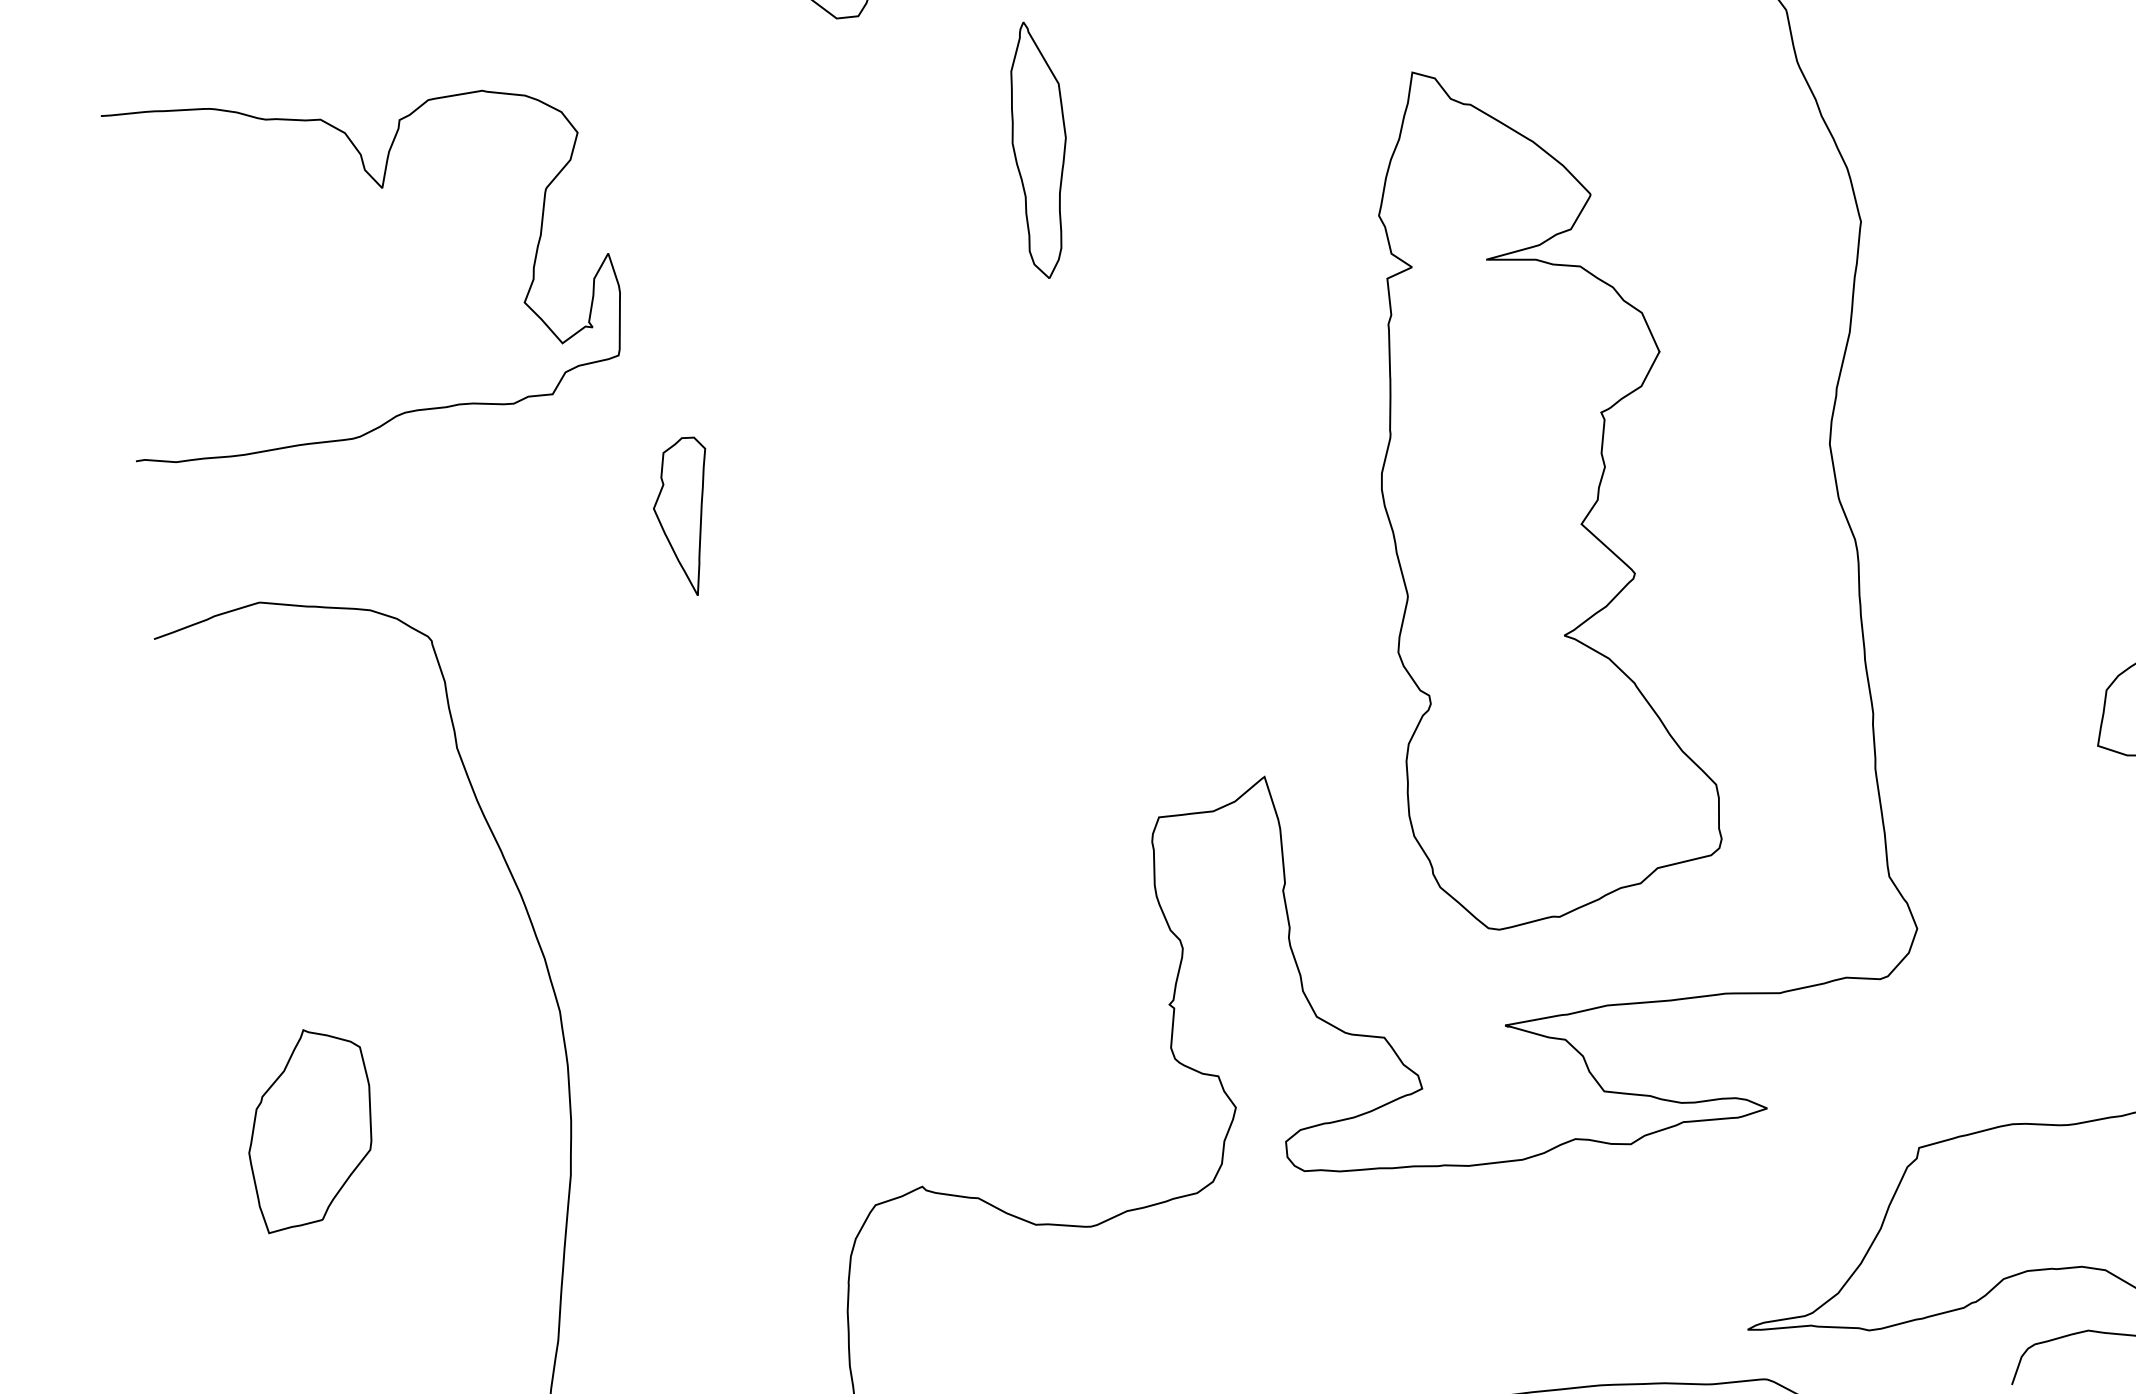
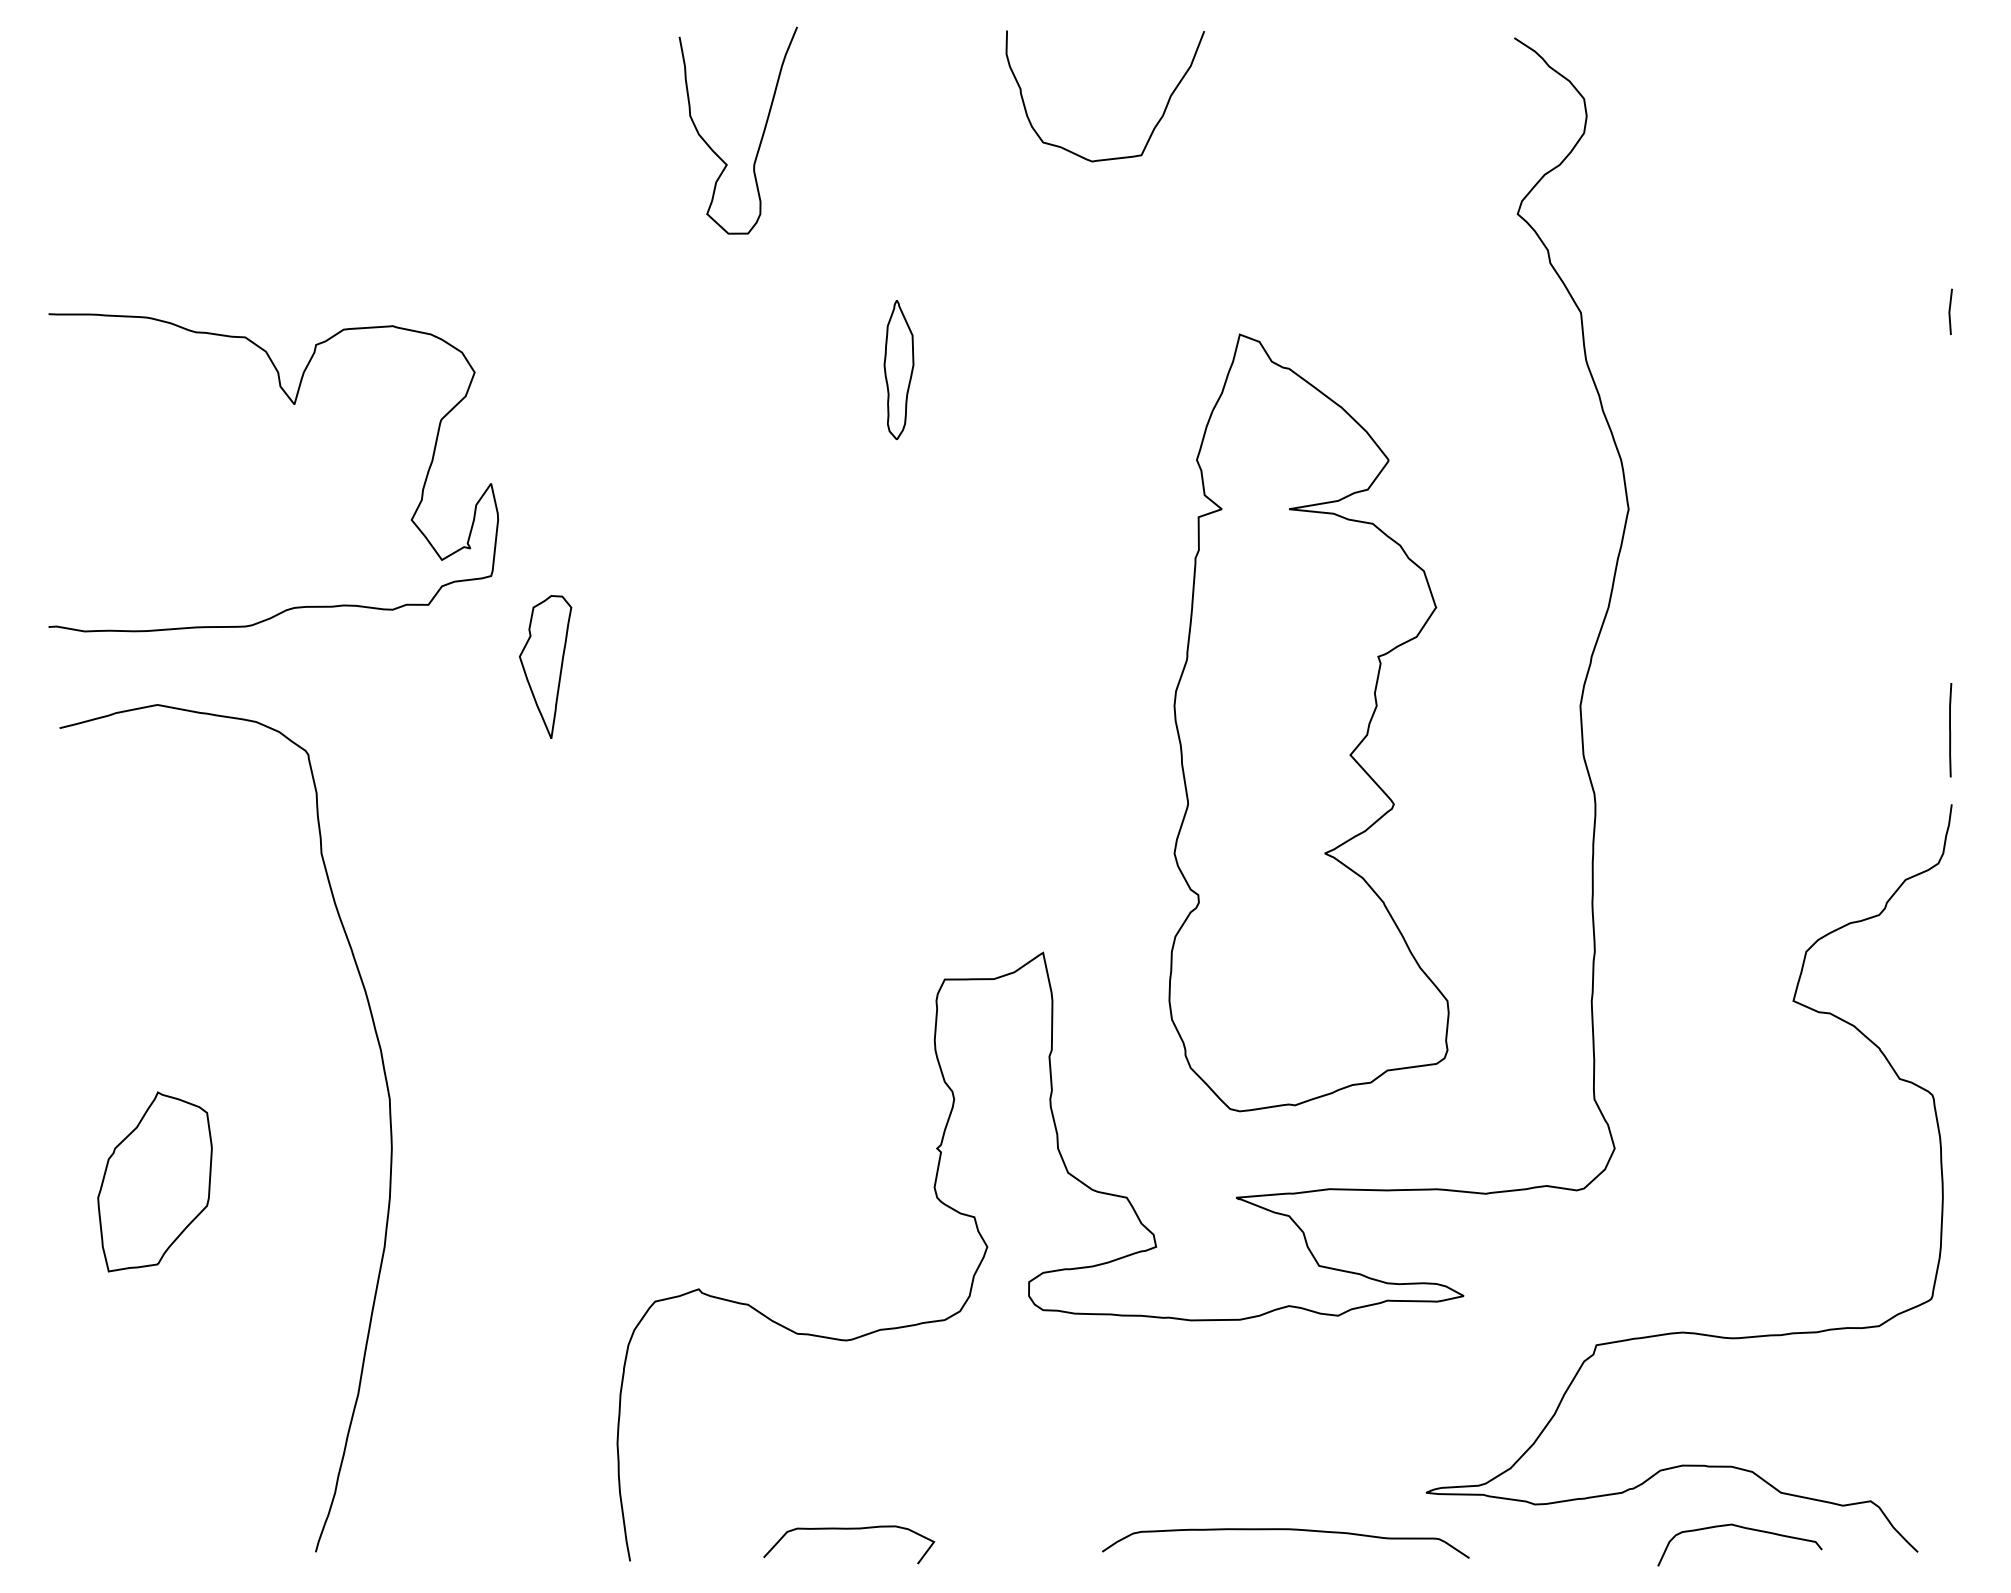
part: (1039, 149) -> (898, 369), size x0.6
curve: (381, 188) -> (293, 404), moved

